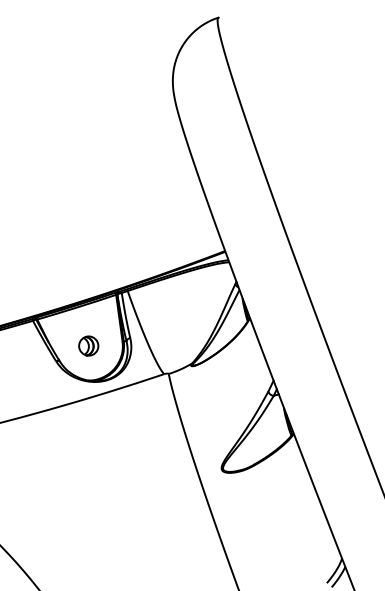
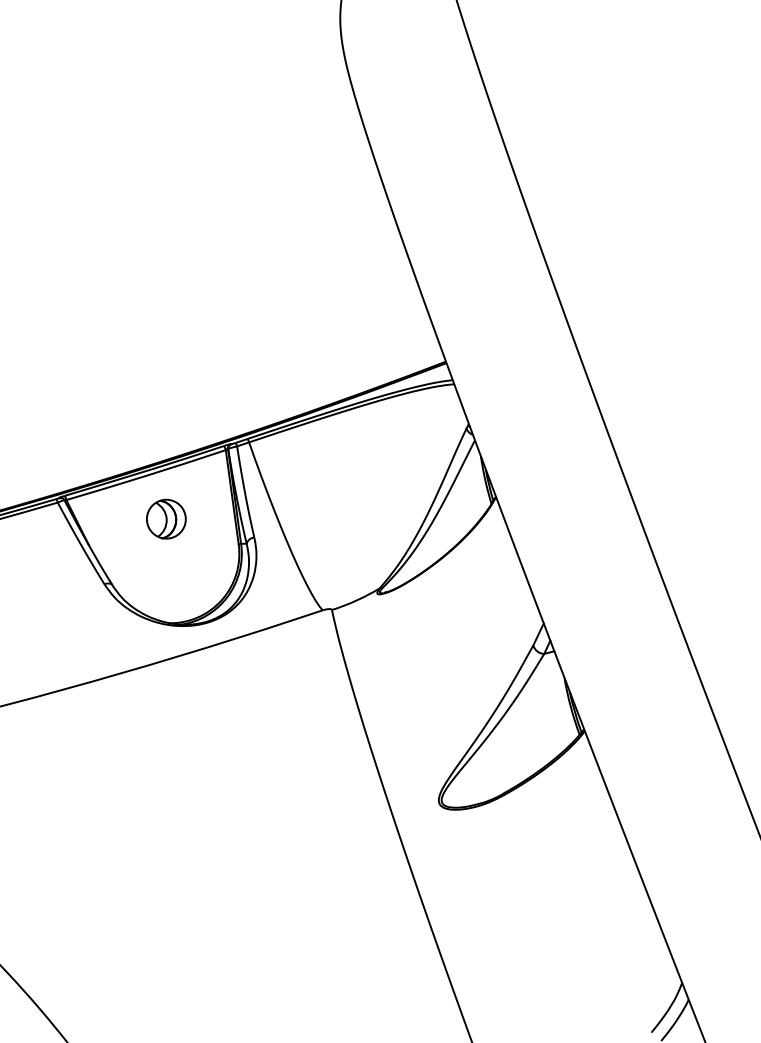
part: (88, 345) -> (165, 518), moved

